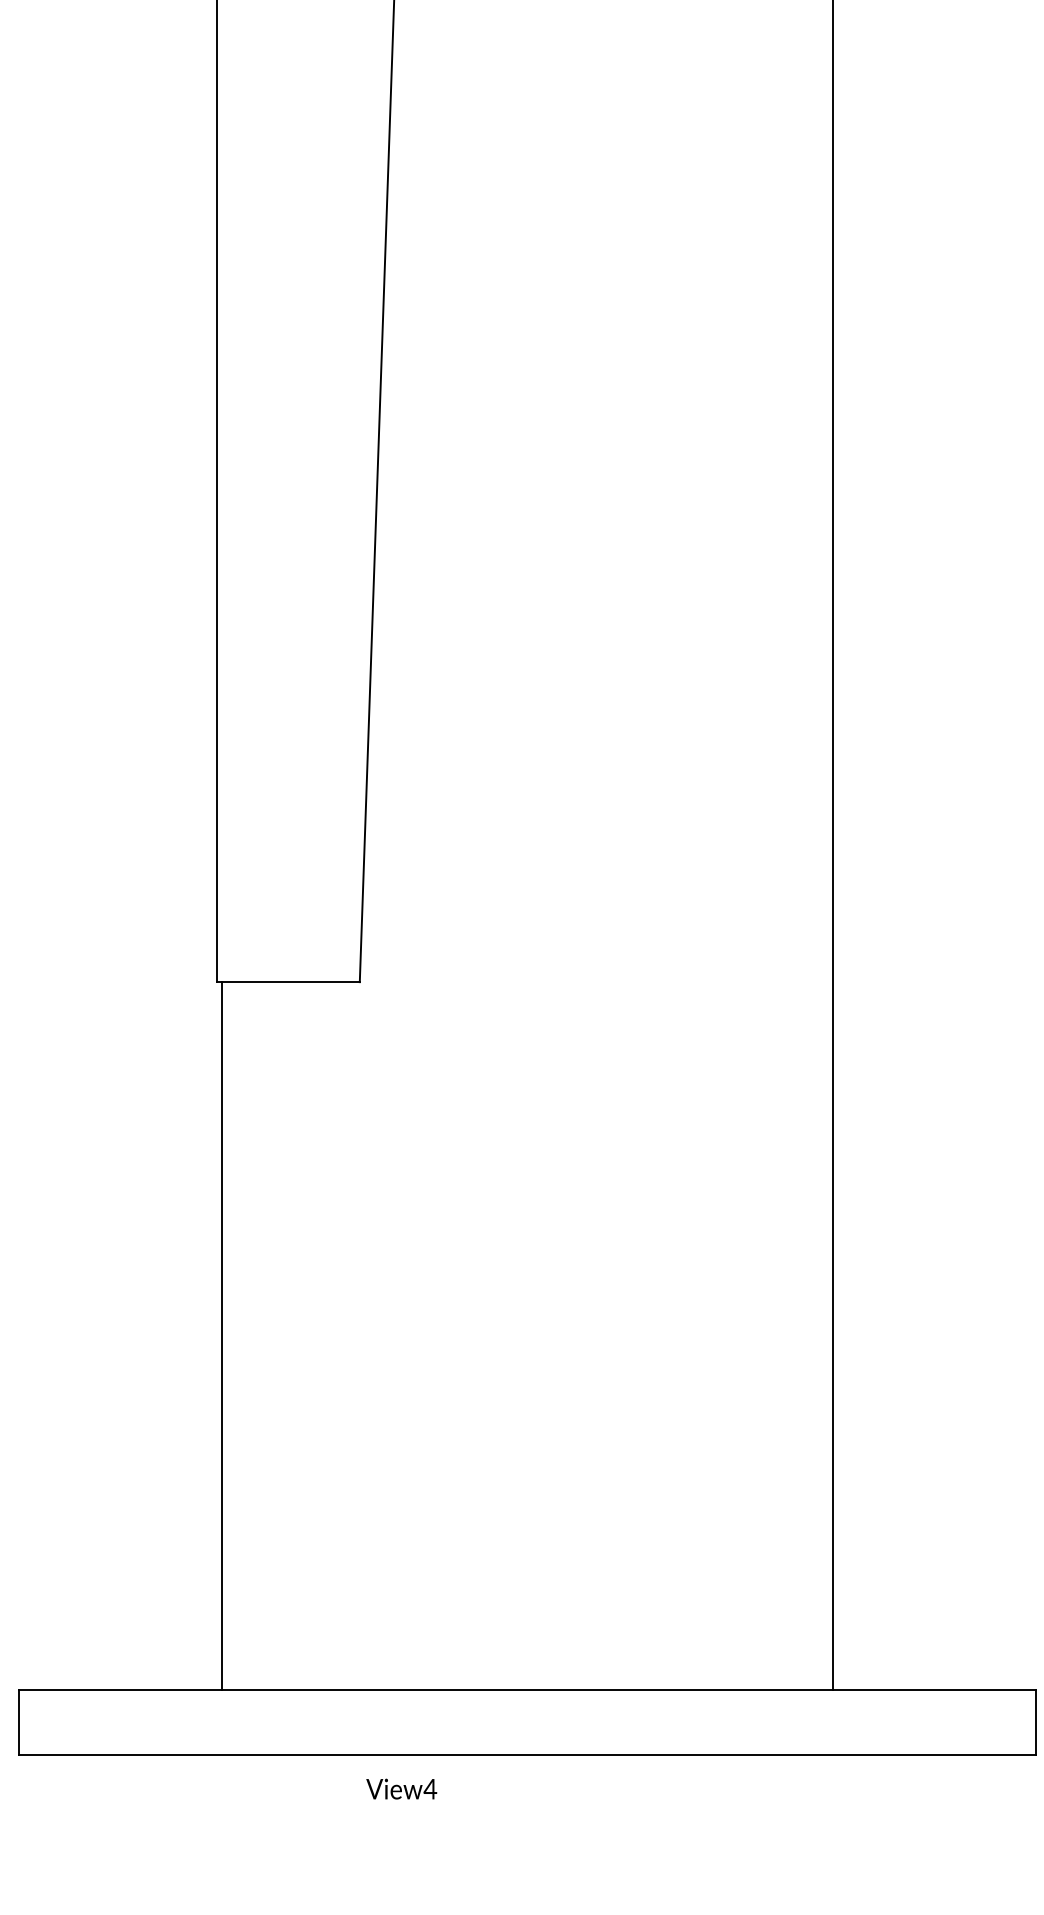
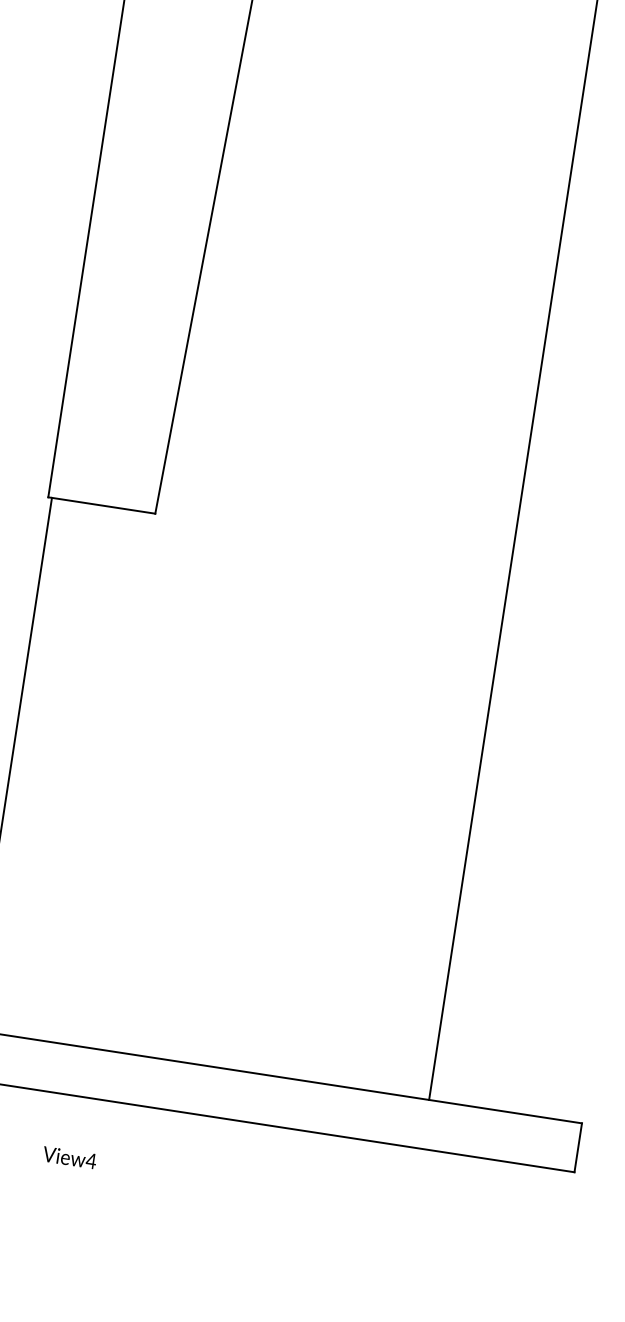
text: (401, 1788) -> (69, 1157), moved

